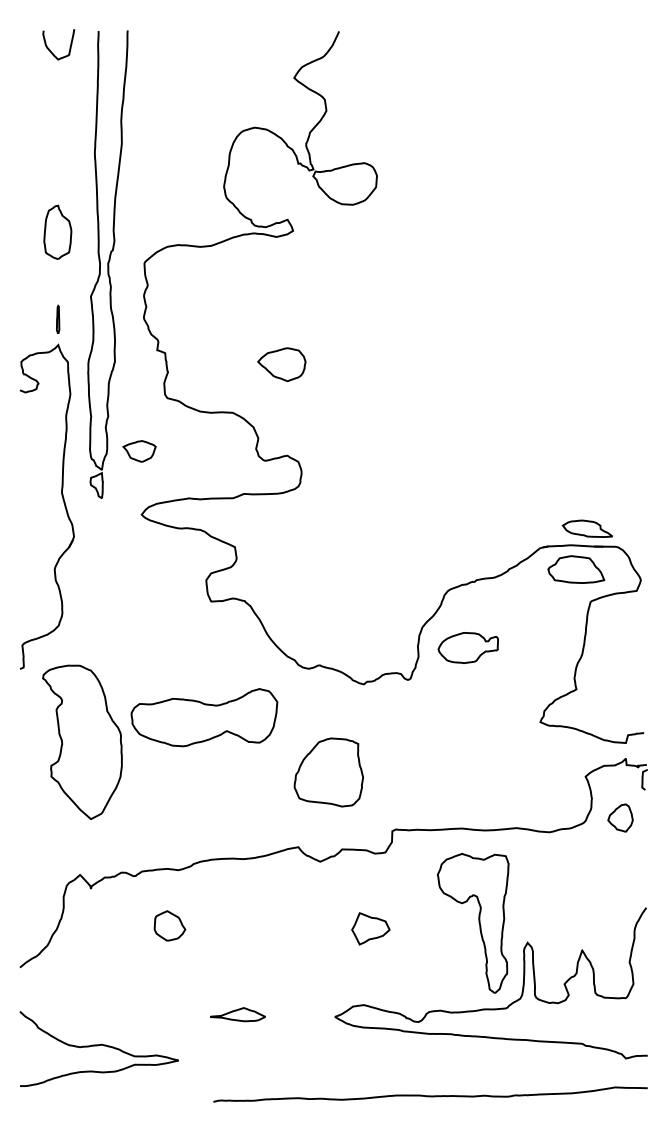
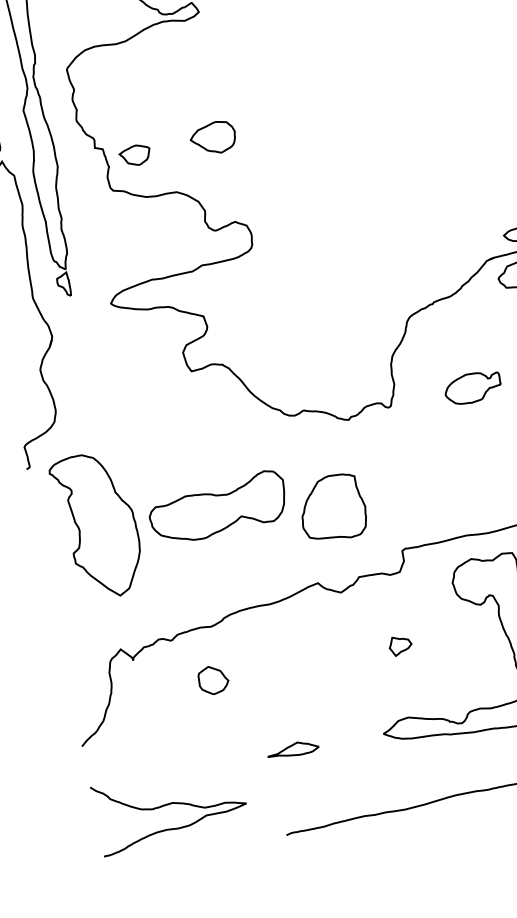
part: (139, 451) -> (135, 155), moved
part: (467, 647) -> (472, 387), moved
part: (204, 717) -> (218, 507), moved
part: (370, 928) -> (400, 645), size x0.62

